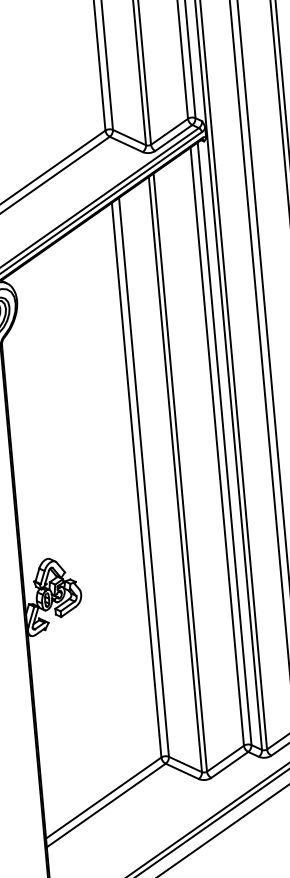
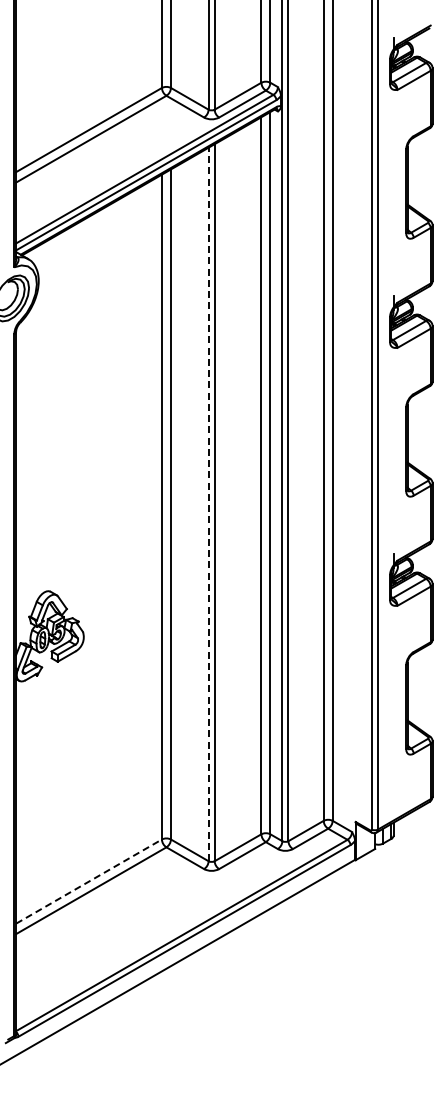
line: (175, 474) -> (208, 504), solid -> dashed
line: (104, 797) -> (89, 881), solid -> dashed

